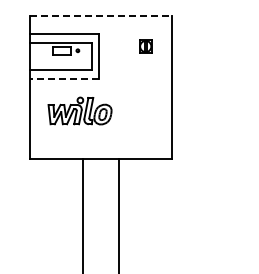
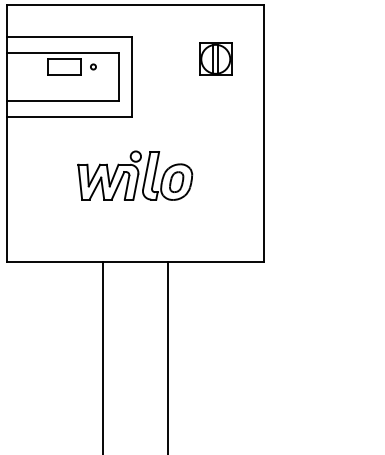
line: (101, 16) -> (136, 5), dashed -> solid
part: (145, 46) -> (215, 59), size x1.43
line: (64, 78) -> (69, 117), dashed -> solid
part: (79, 110) -> (134, 174), moved

